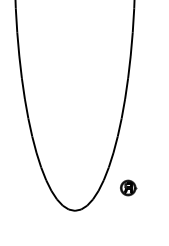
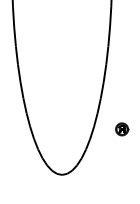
part: (128, 187) -> (122, 128), moved

